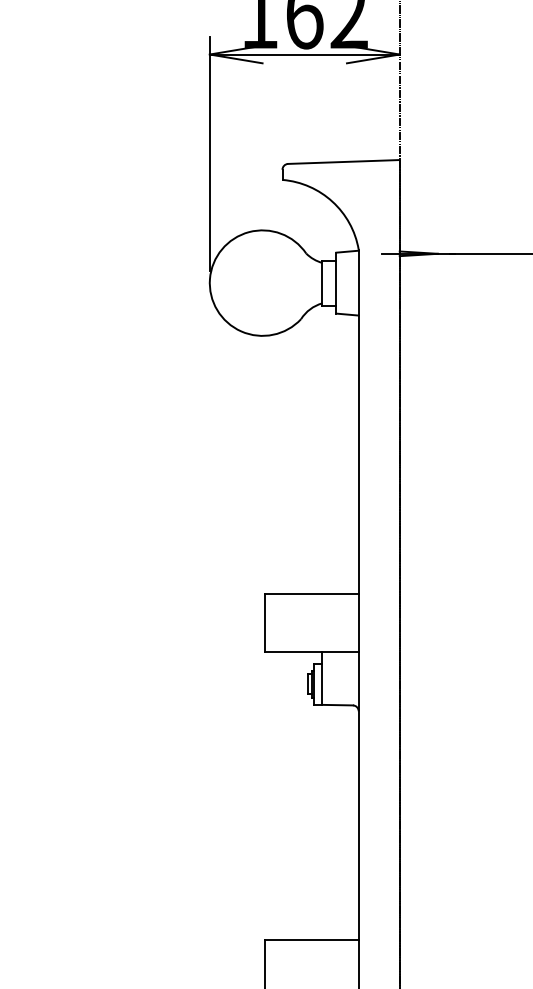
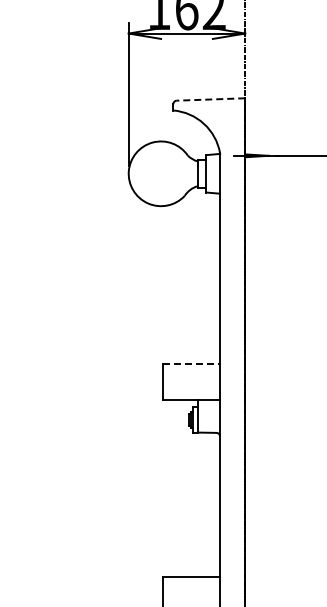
line: (343, 162) -> (210, 99), solid -> dashed
line: (312, 593) -> (191, 364), solid -> dashed

